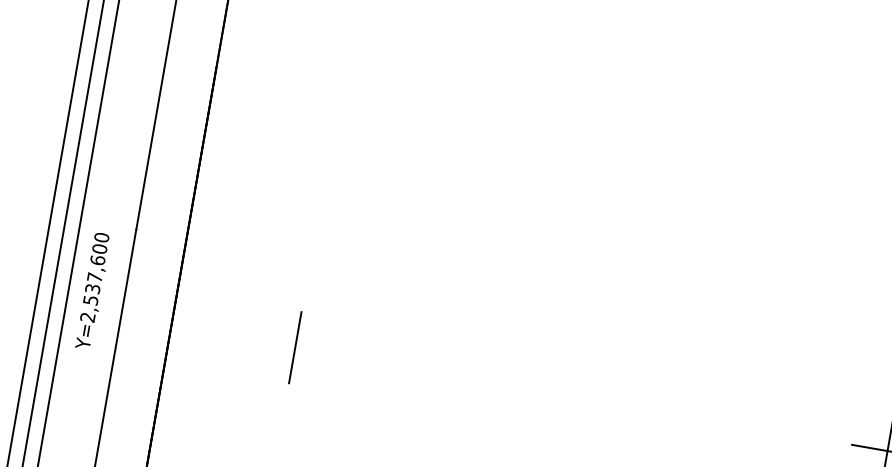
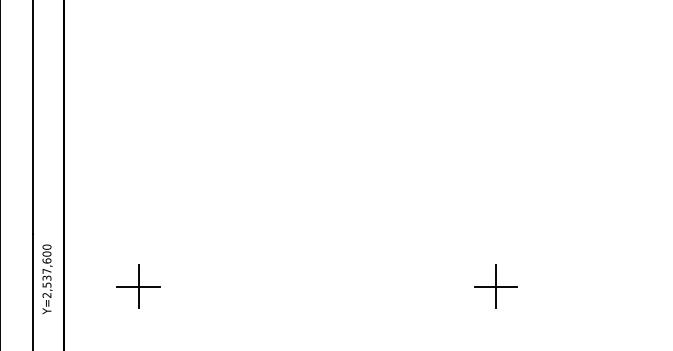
text: (93, 291) -> (47, 279), moved
line: (295, 347) -> (138, 286), added

